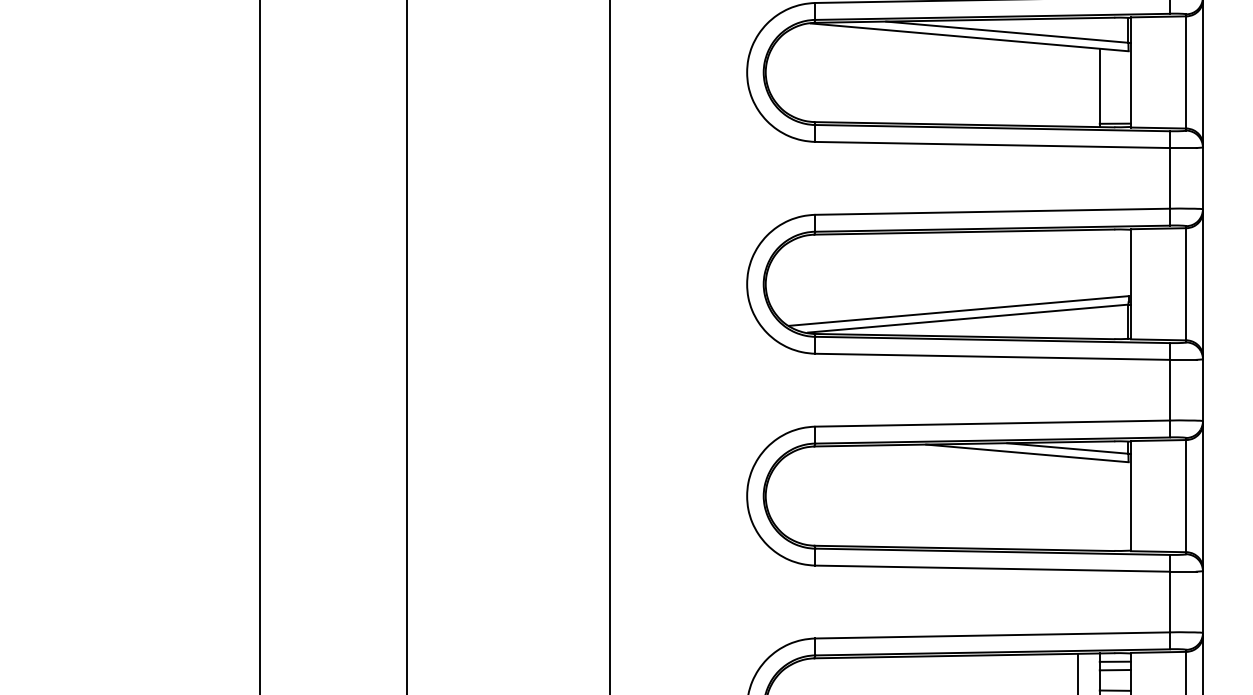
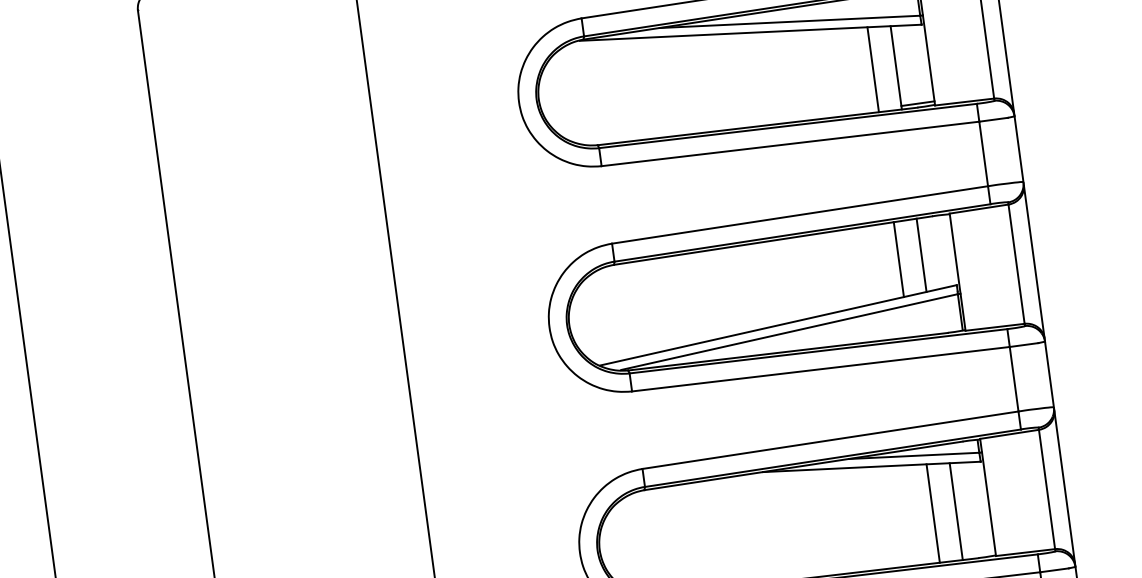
line: (1078, 86) -> (873, 69), added
line: (1099, 263) -> (921, 254), added
line: (1078, 265) -> (899, 259), added
line: (1078, 503) -> (933, 512), added
line: (1099, 504) -> (955, 510), added

